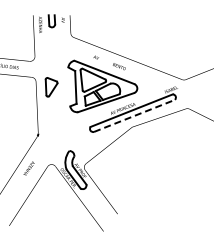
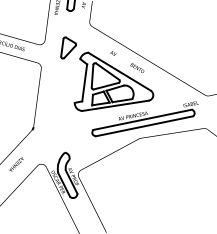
part: (51, 87) -> (68, 48), moved
line: (134, 115) -> (144, 125), dashed -> solid

